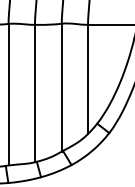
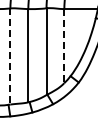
line: (88, 79) -> (64, 46), solid -> dashed
line: (8, 96) -> (10, 57), solid -> dashed

